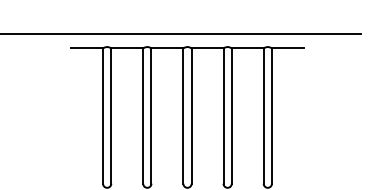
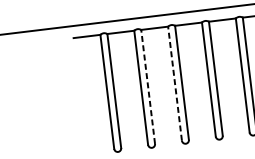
line: (151, 116) -> (148, 87), solid -> dashed
line: (183, 116) -> (175, 84), solid -> dashed

